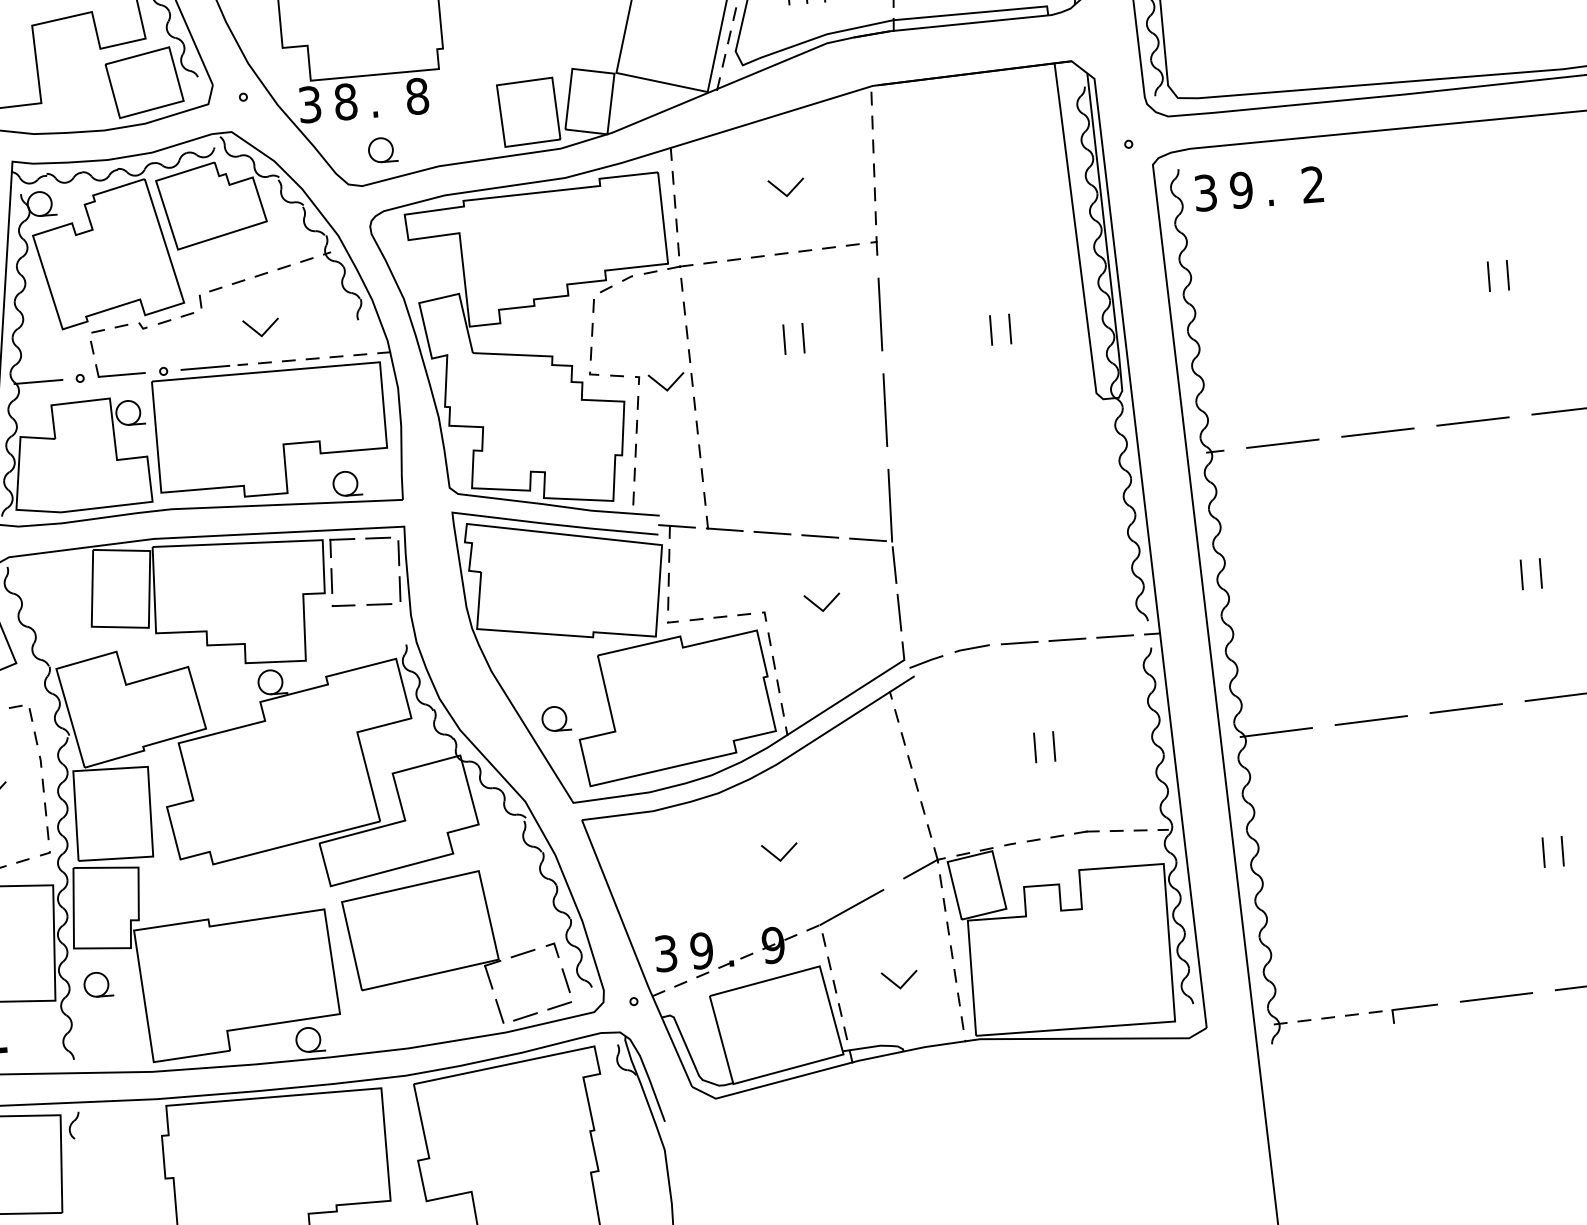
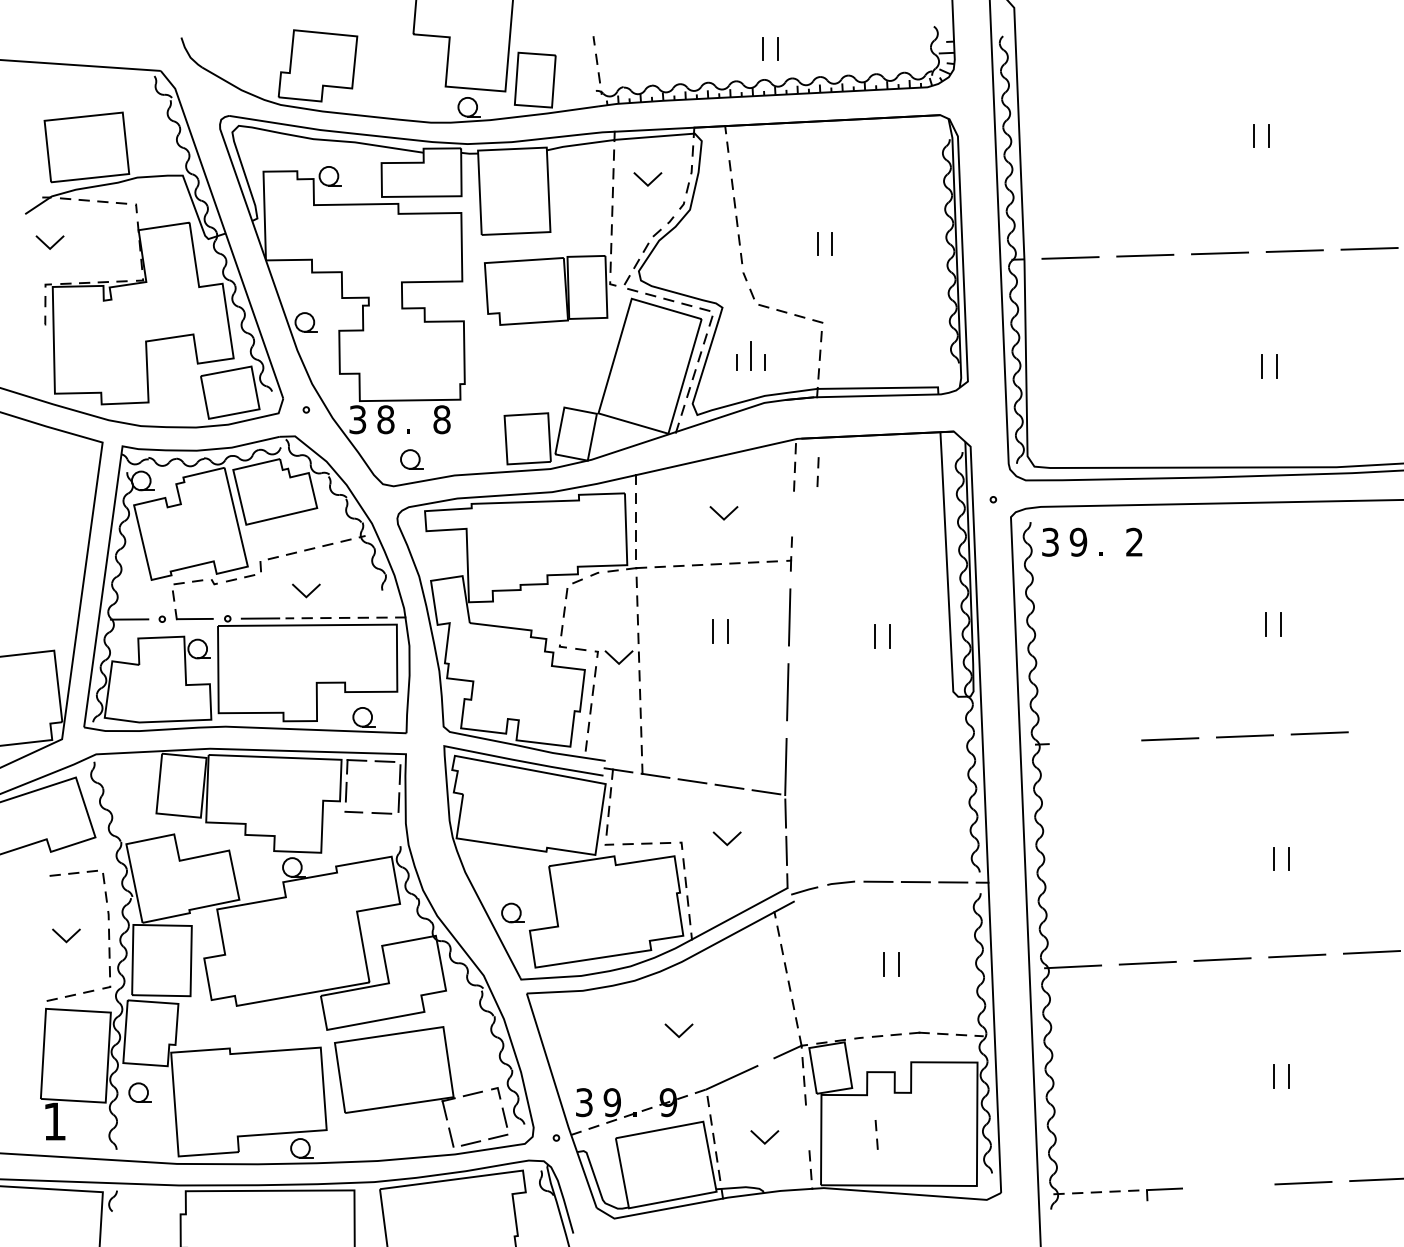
line: (873, 177) -> (817, 468), moved
line: (1282, 444) -> (1095, 742), removed
part: (953, 963) -> (876, 1134), moved
line: (1496, 997) -> (1228, 1186), removed

